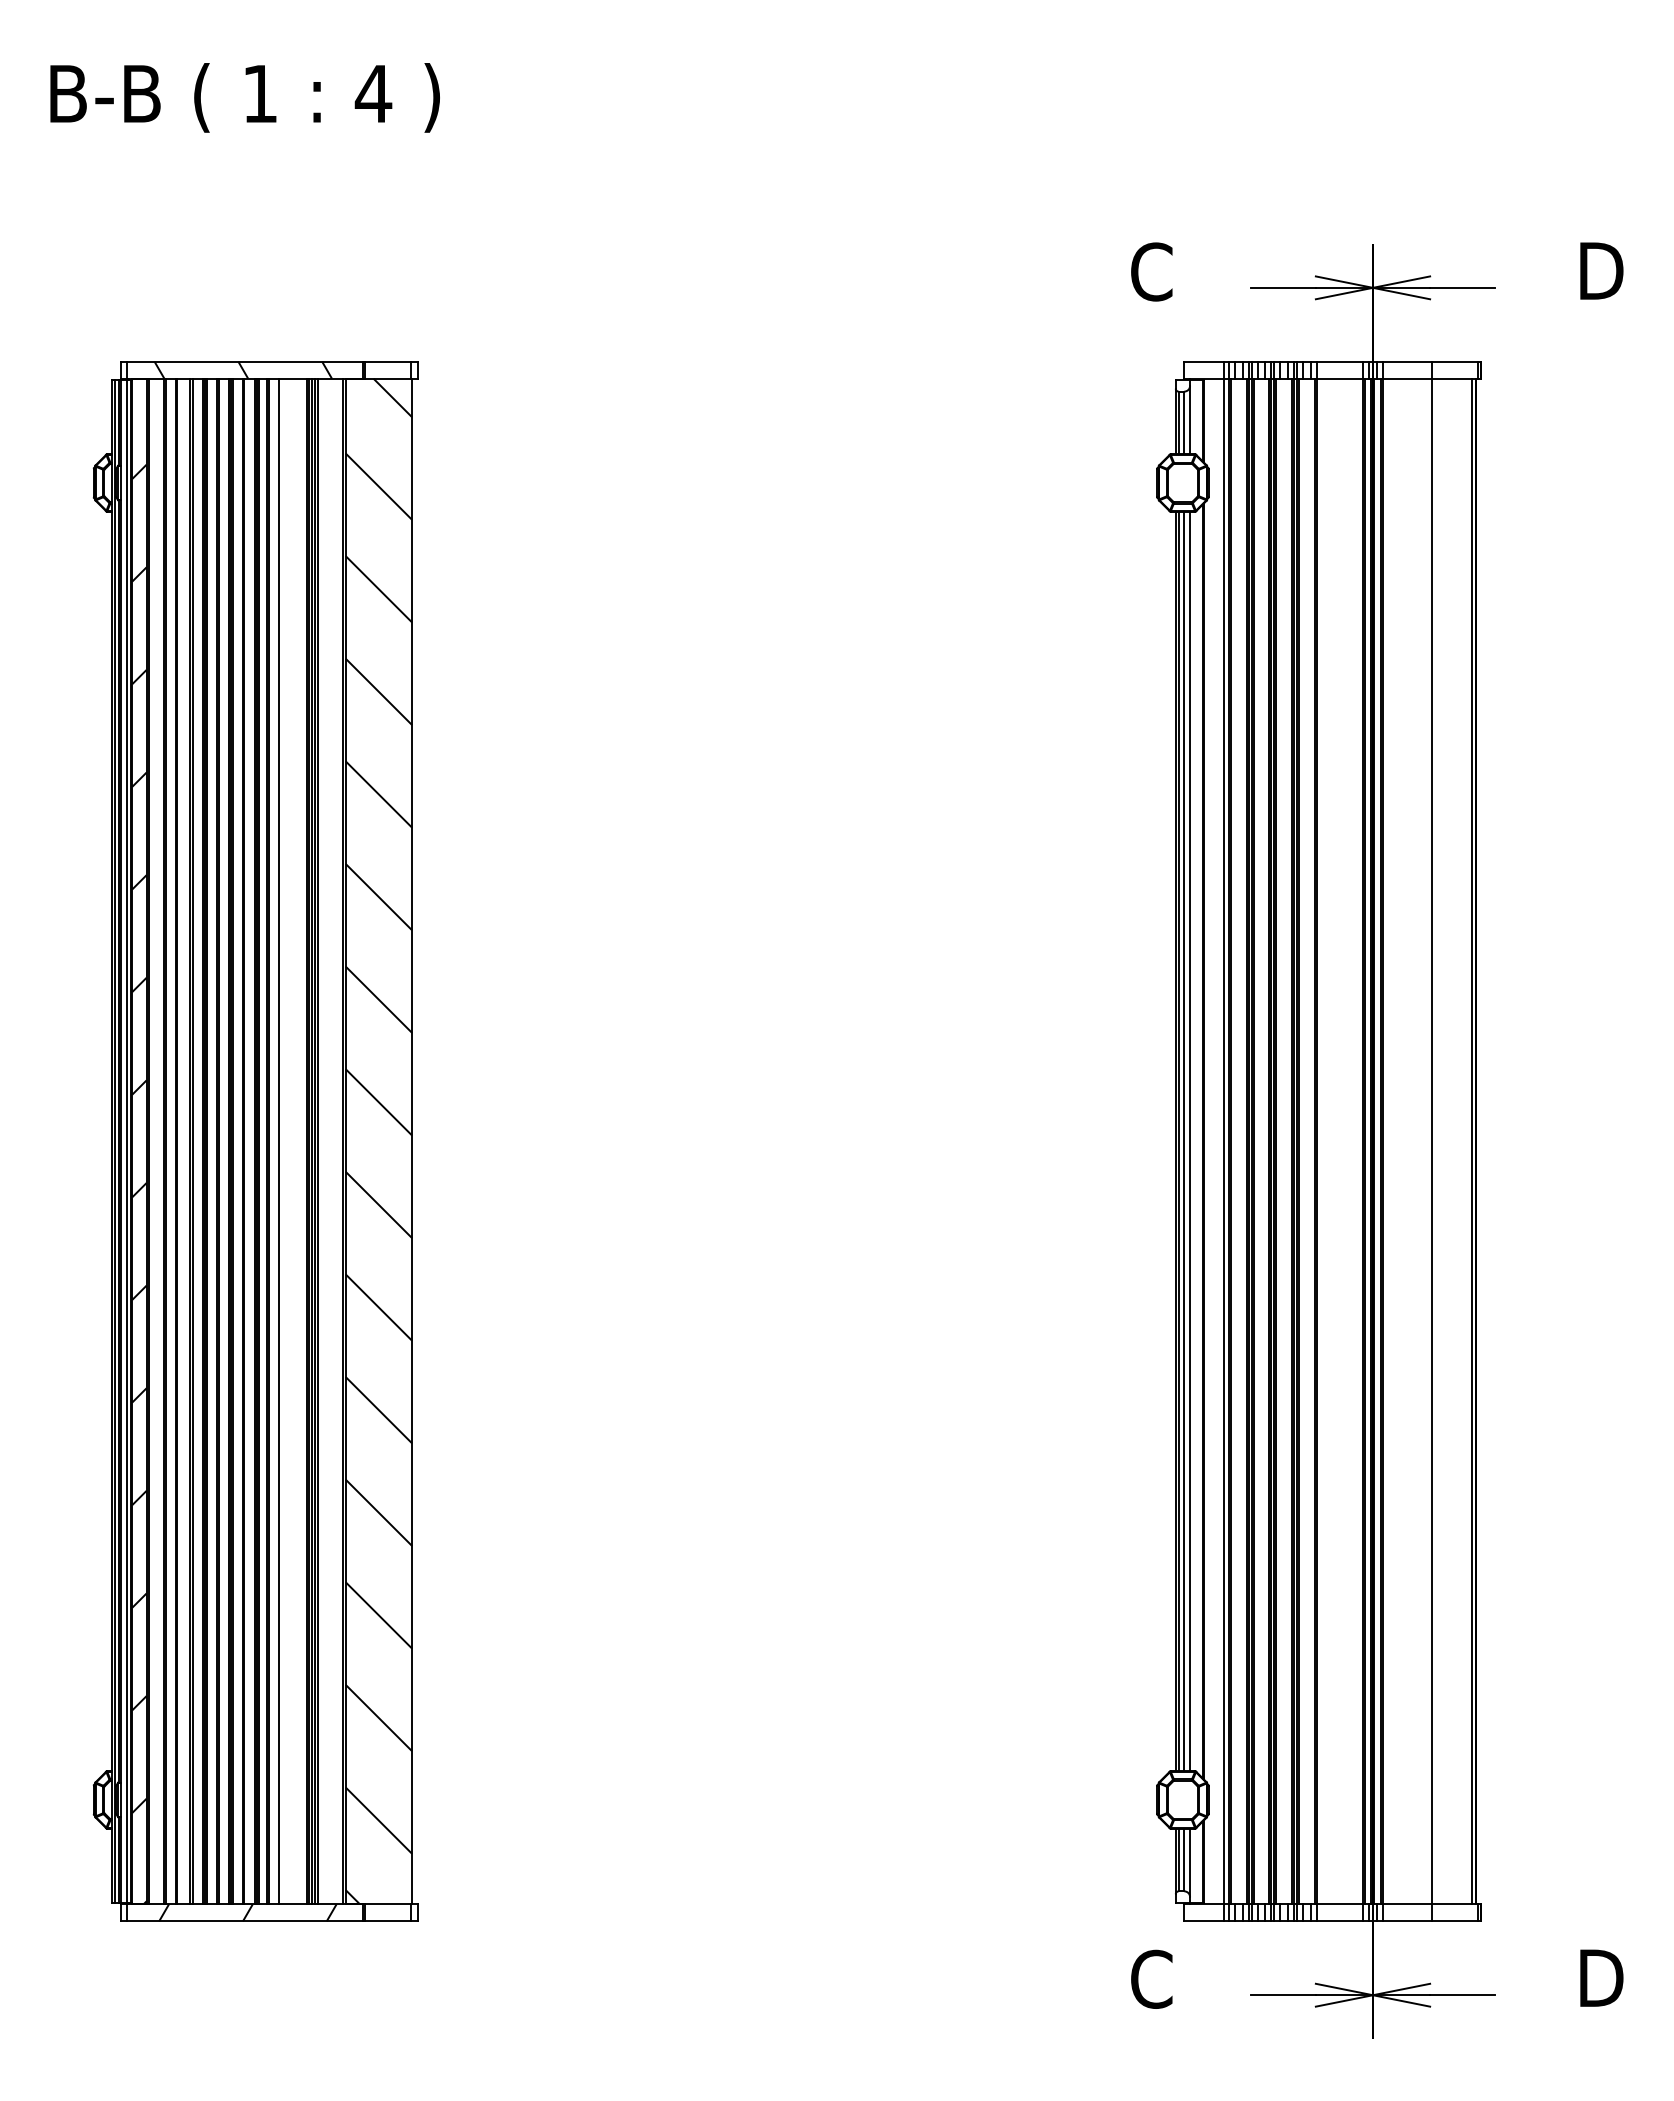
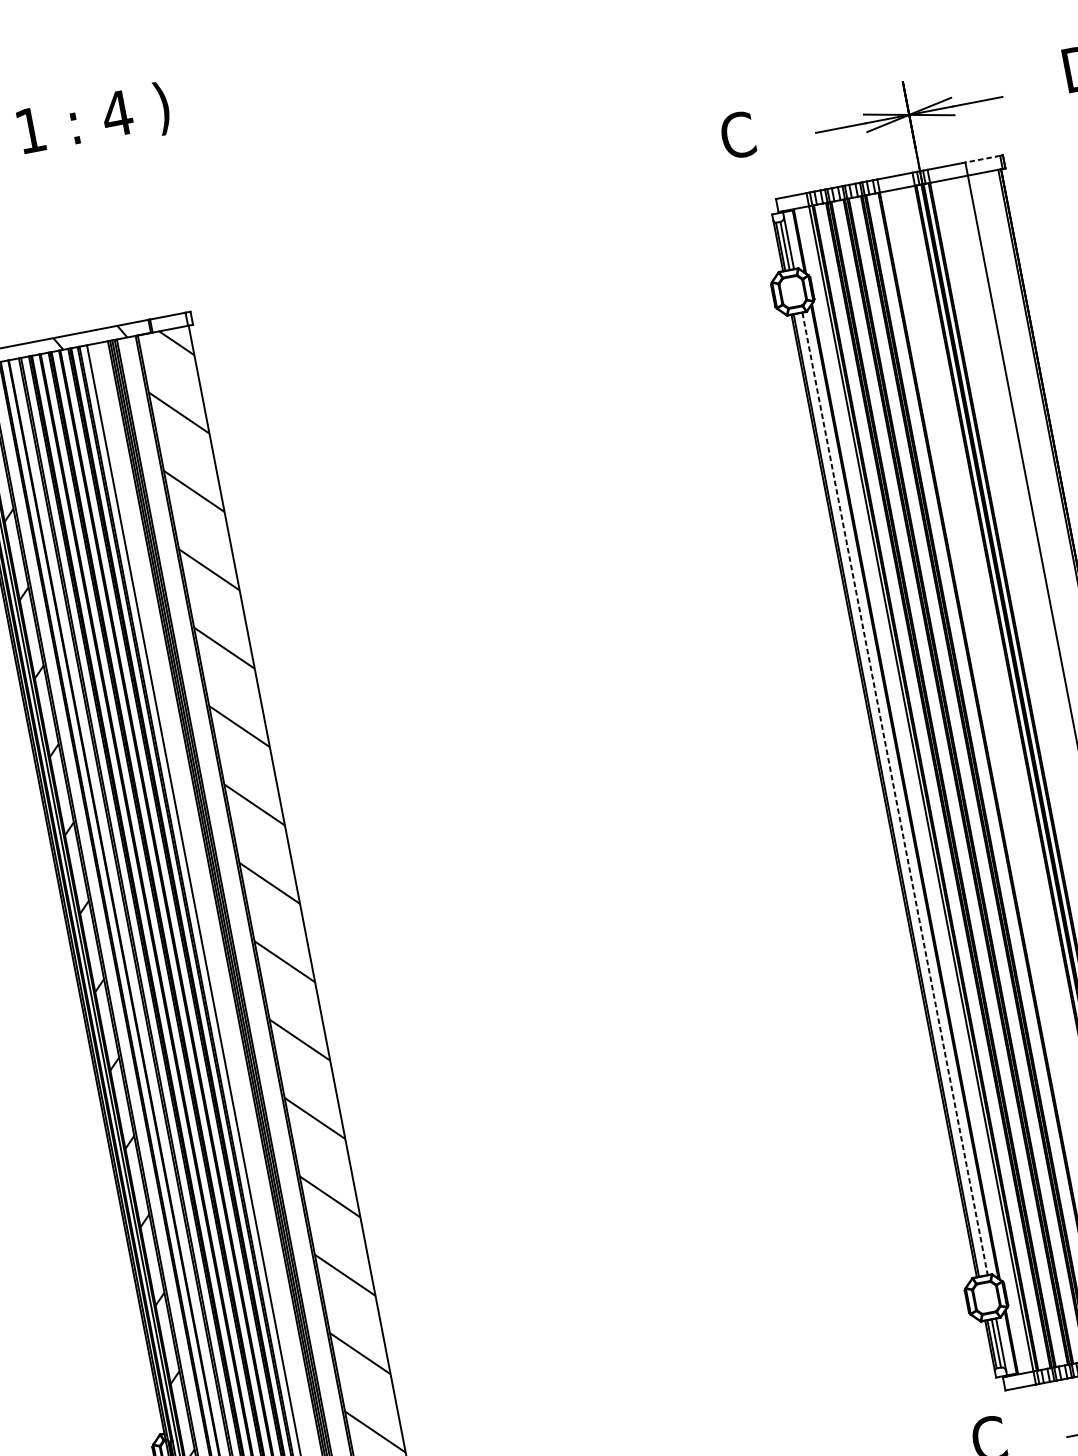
line: (1455, 361) -> (983, 159), solid -> dashed
line: (1184, 1141) -> (890, 794), removed
line: (1190, 1141) -> (895, 793), solid -> dashed

